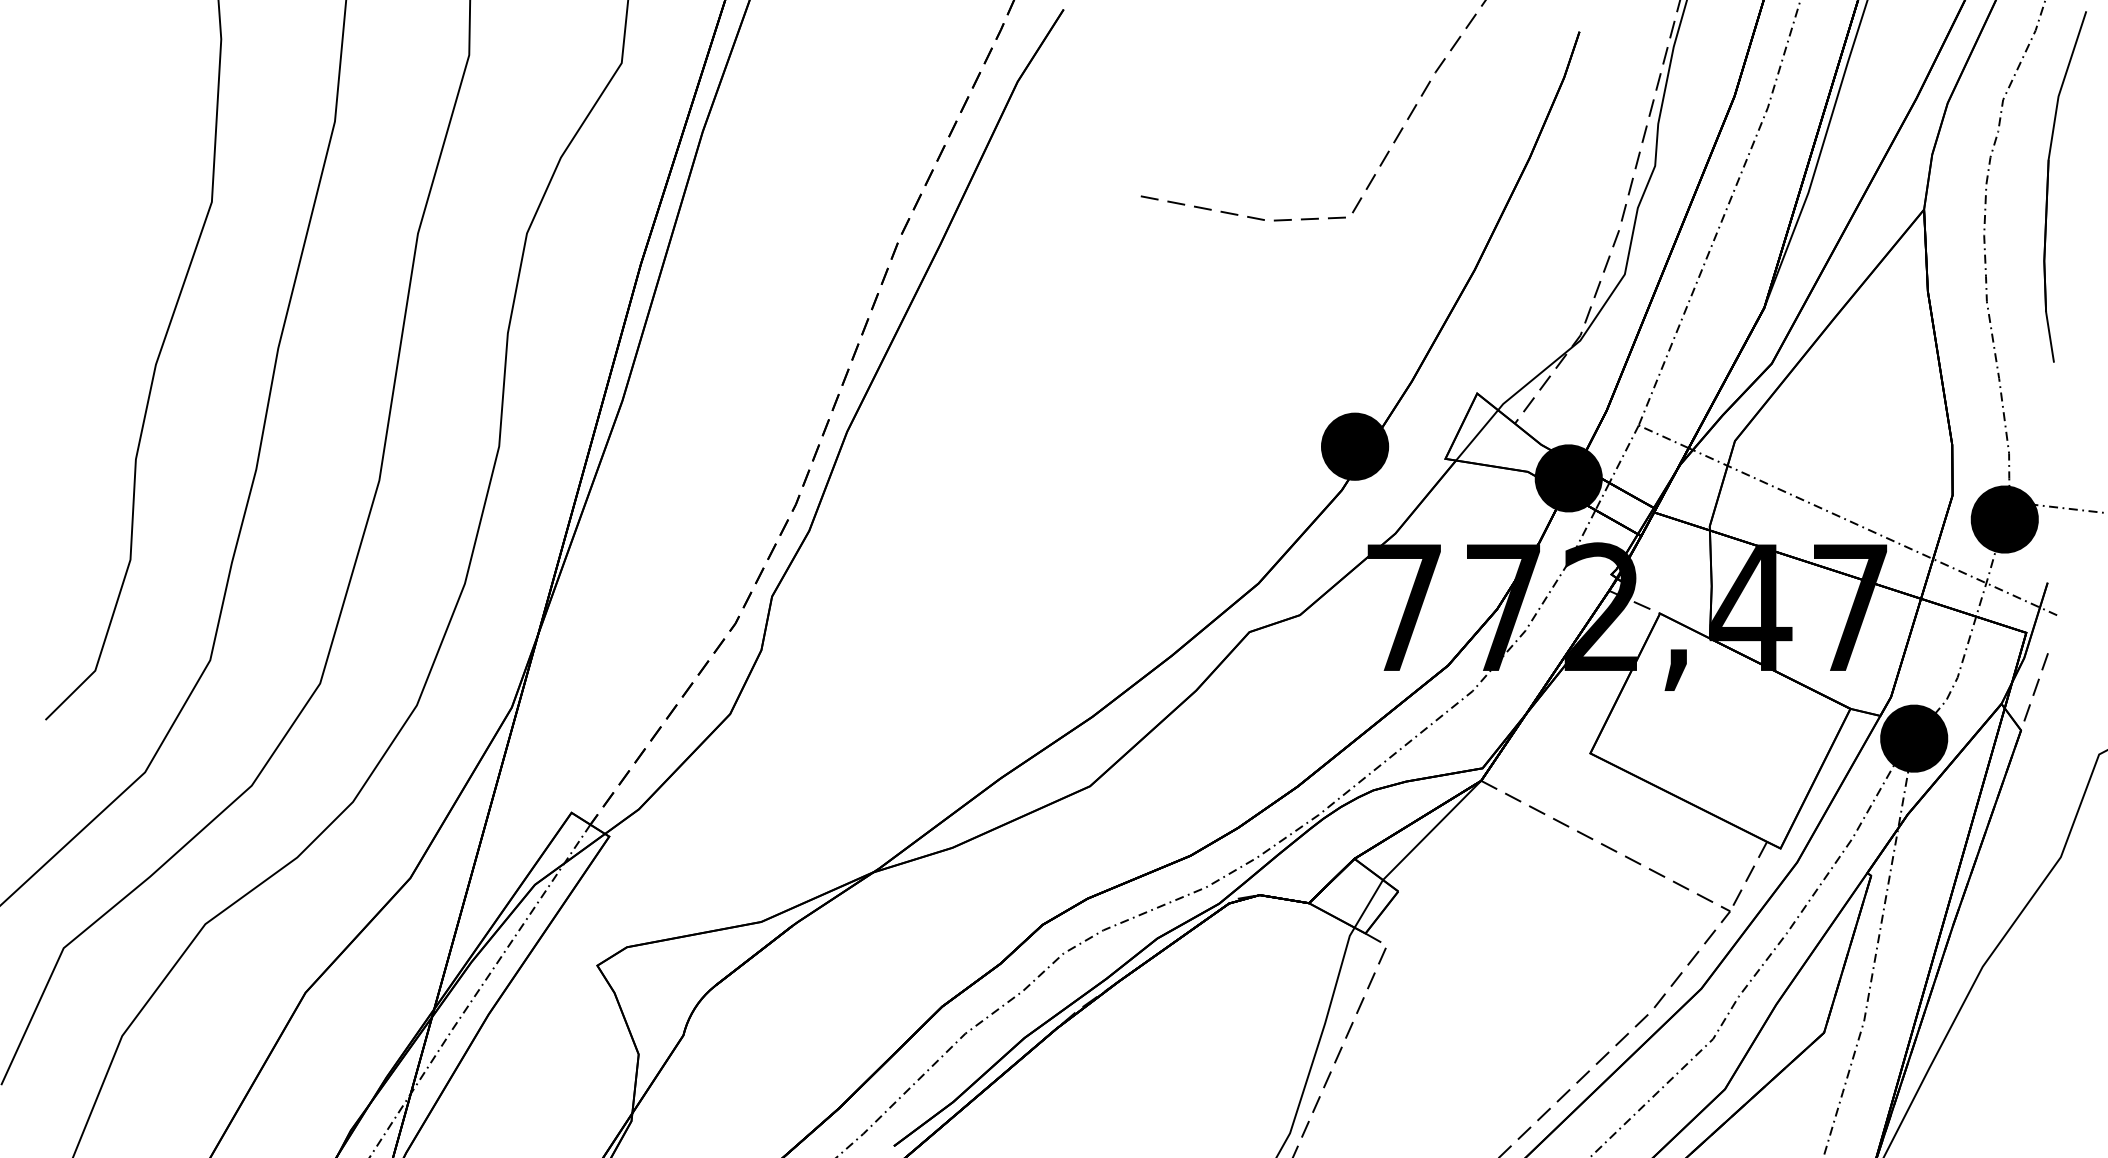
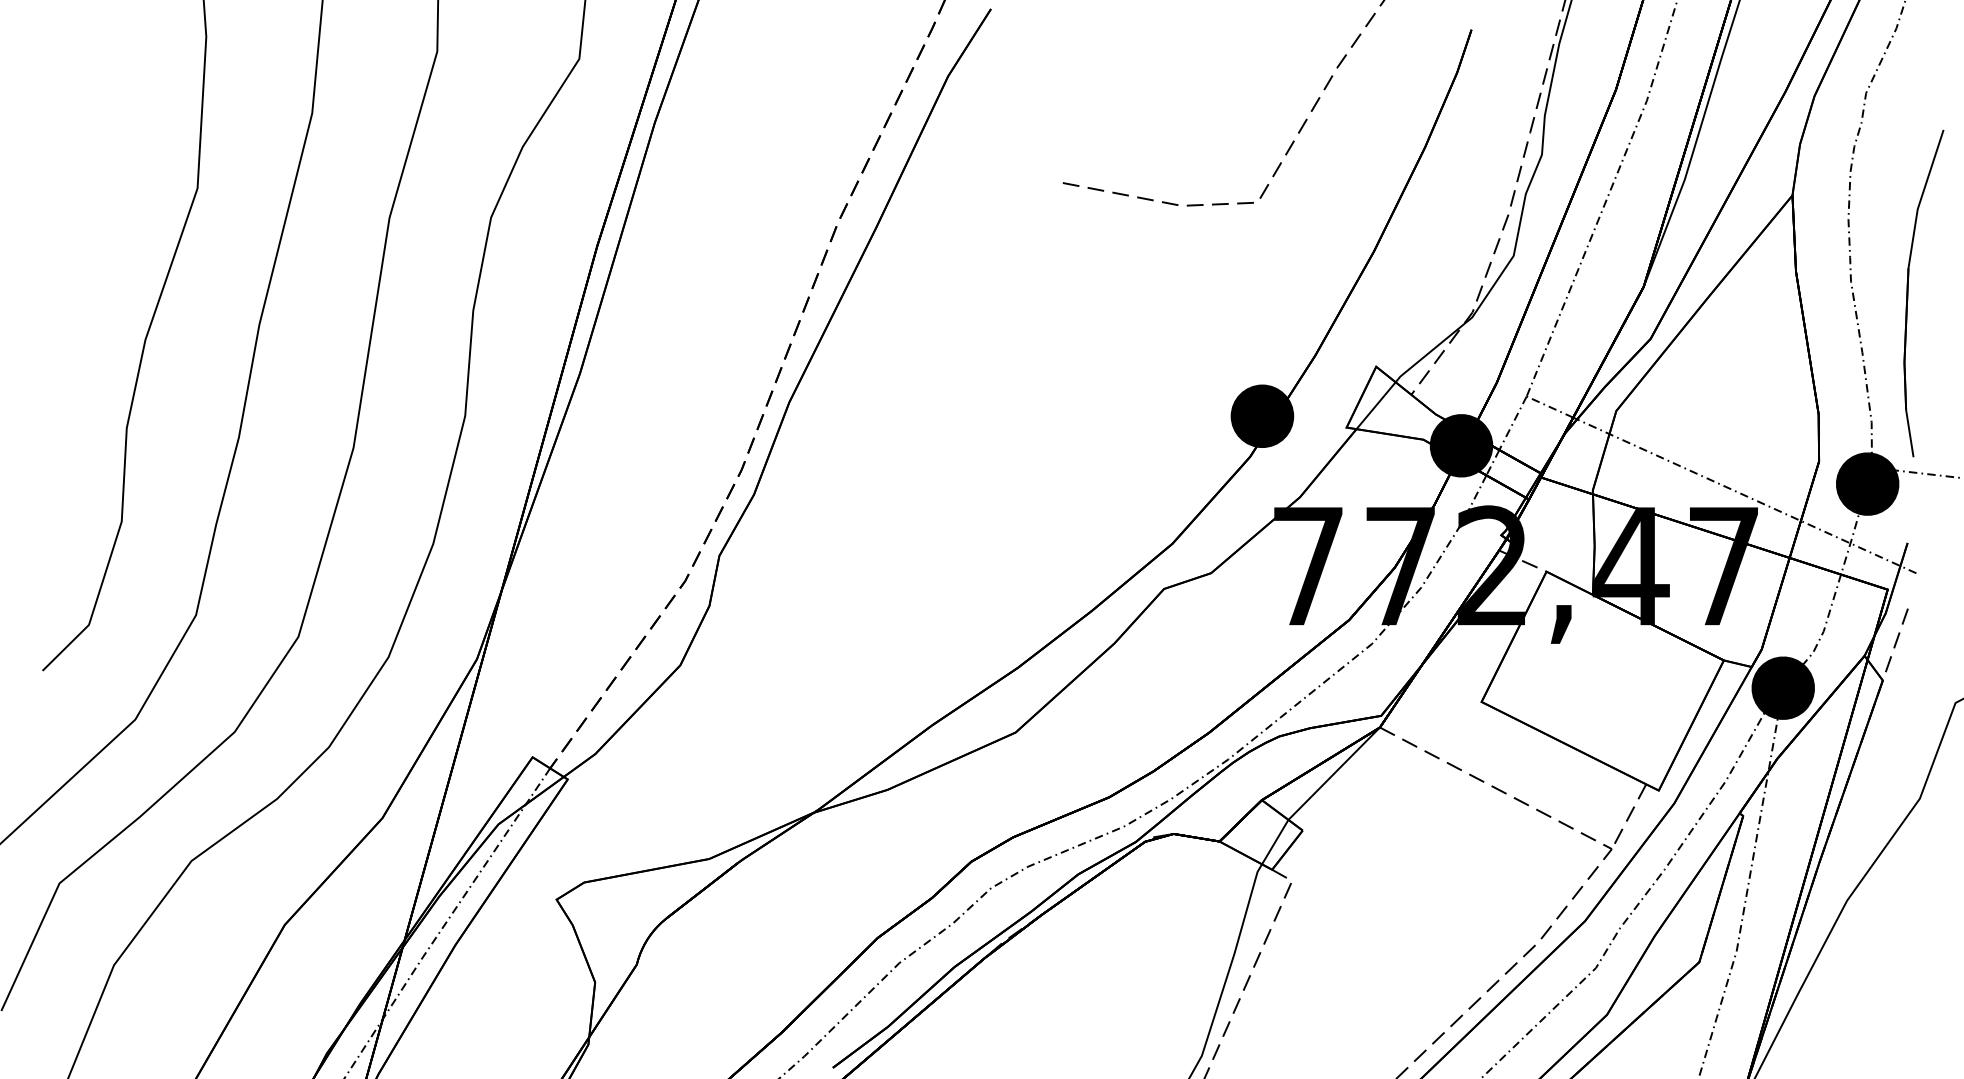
part: (2048, 186) -> (1908, 293), moved

